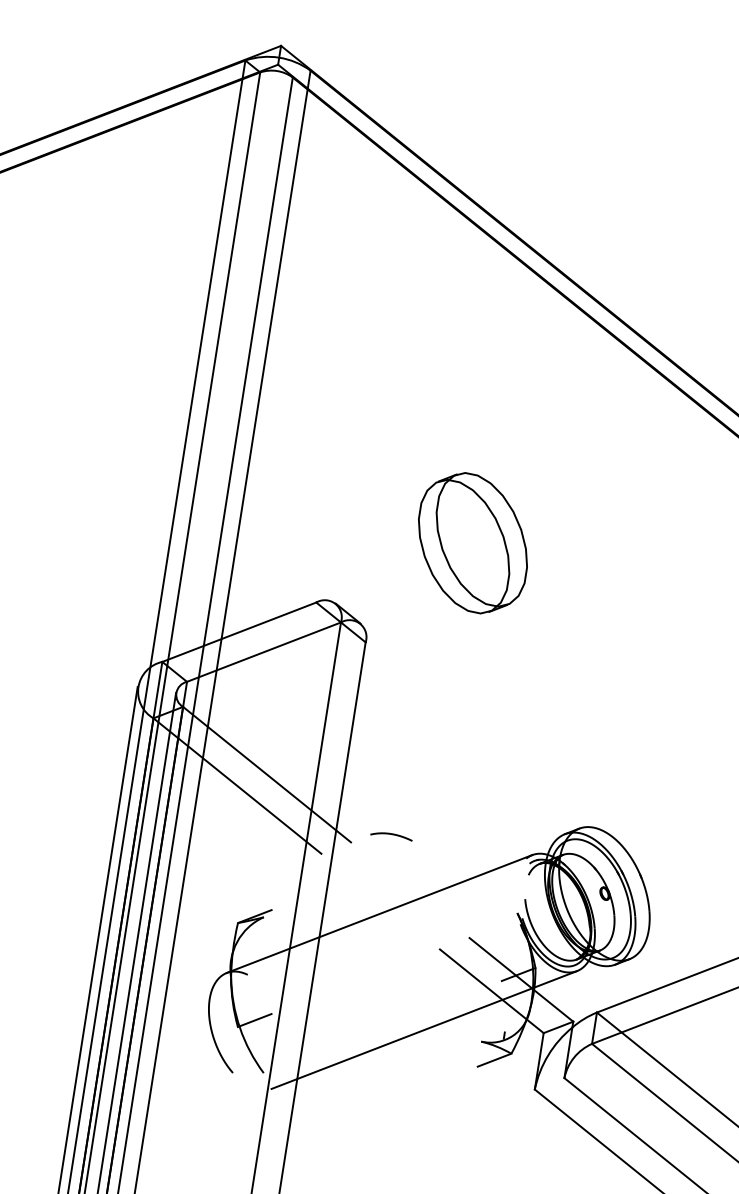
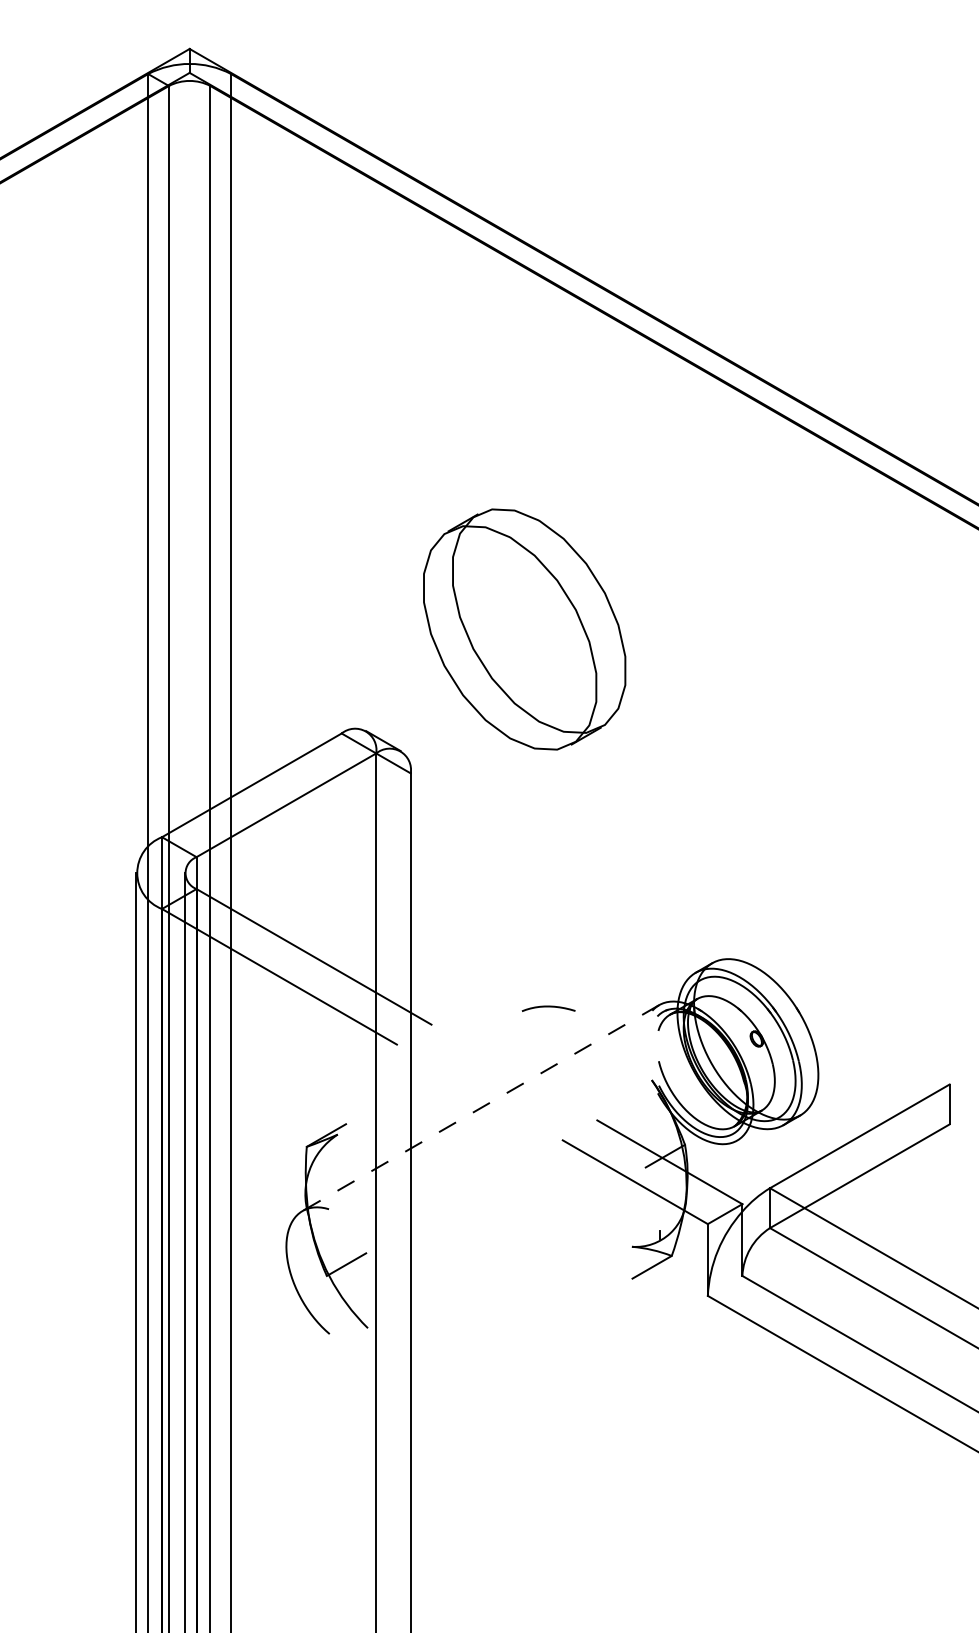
part: (472, 542) -> (524, 628), size x1.4
curve: (391, 834) -> (548, 1007), moved
line: (379, 914) -> (480, 1108), solid -> dashed
line: (423, 1029) -> (558, 1243), removed

